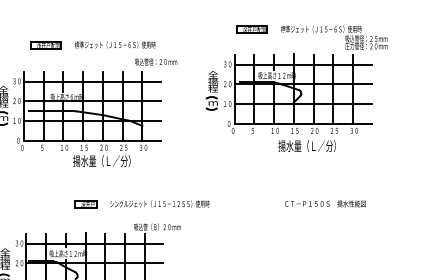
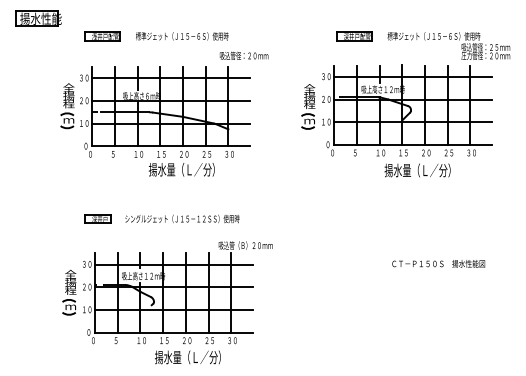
part: (92, 45) -> (156, 36), moved
part: (296, 88) -> (405, 104), moved
part: (141, 203) -> (161, 218), moved
text: (325, 203) -> (438, 263), moved

